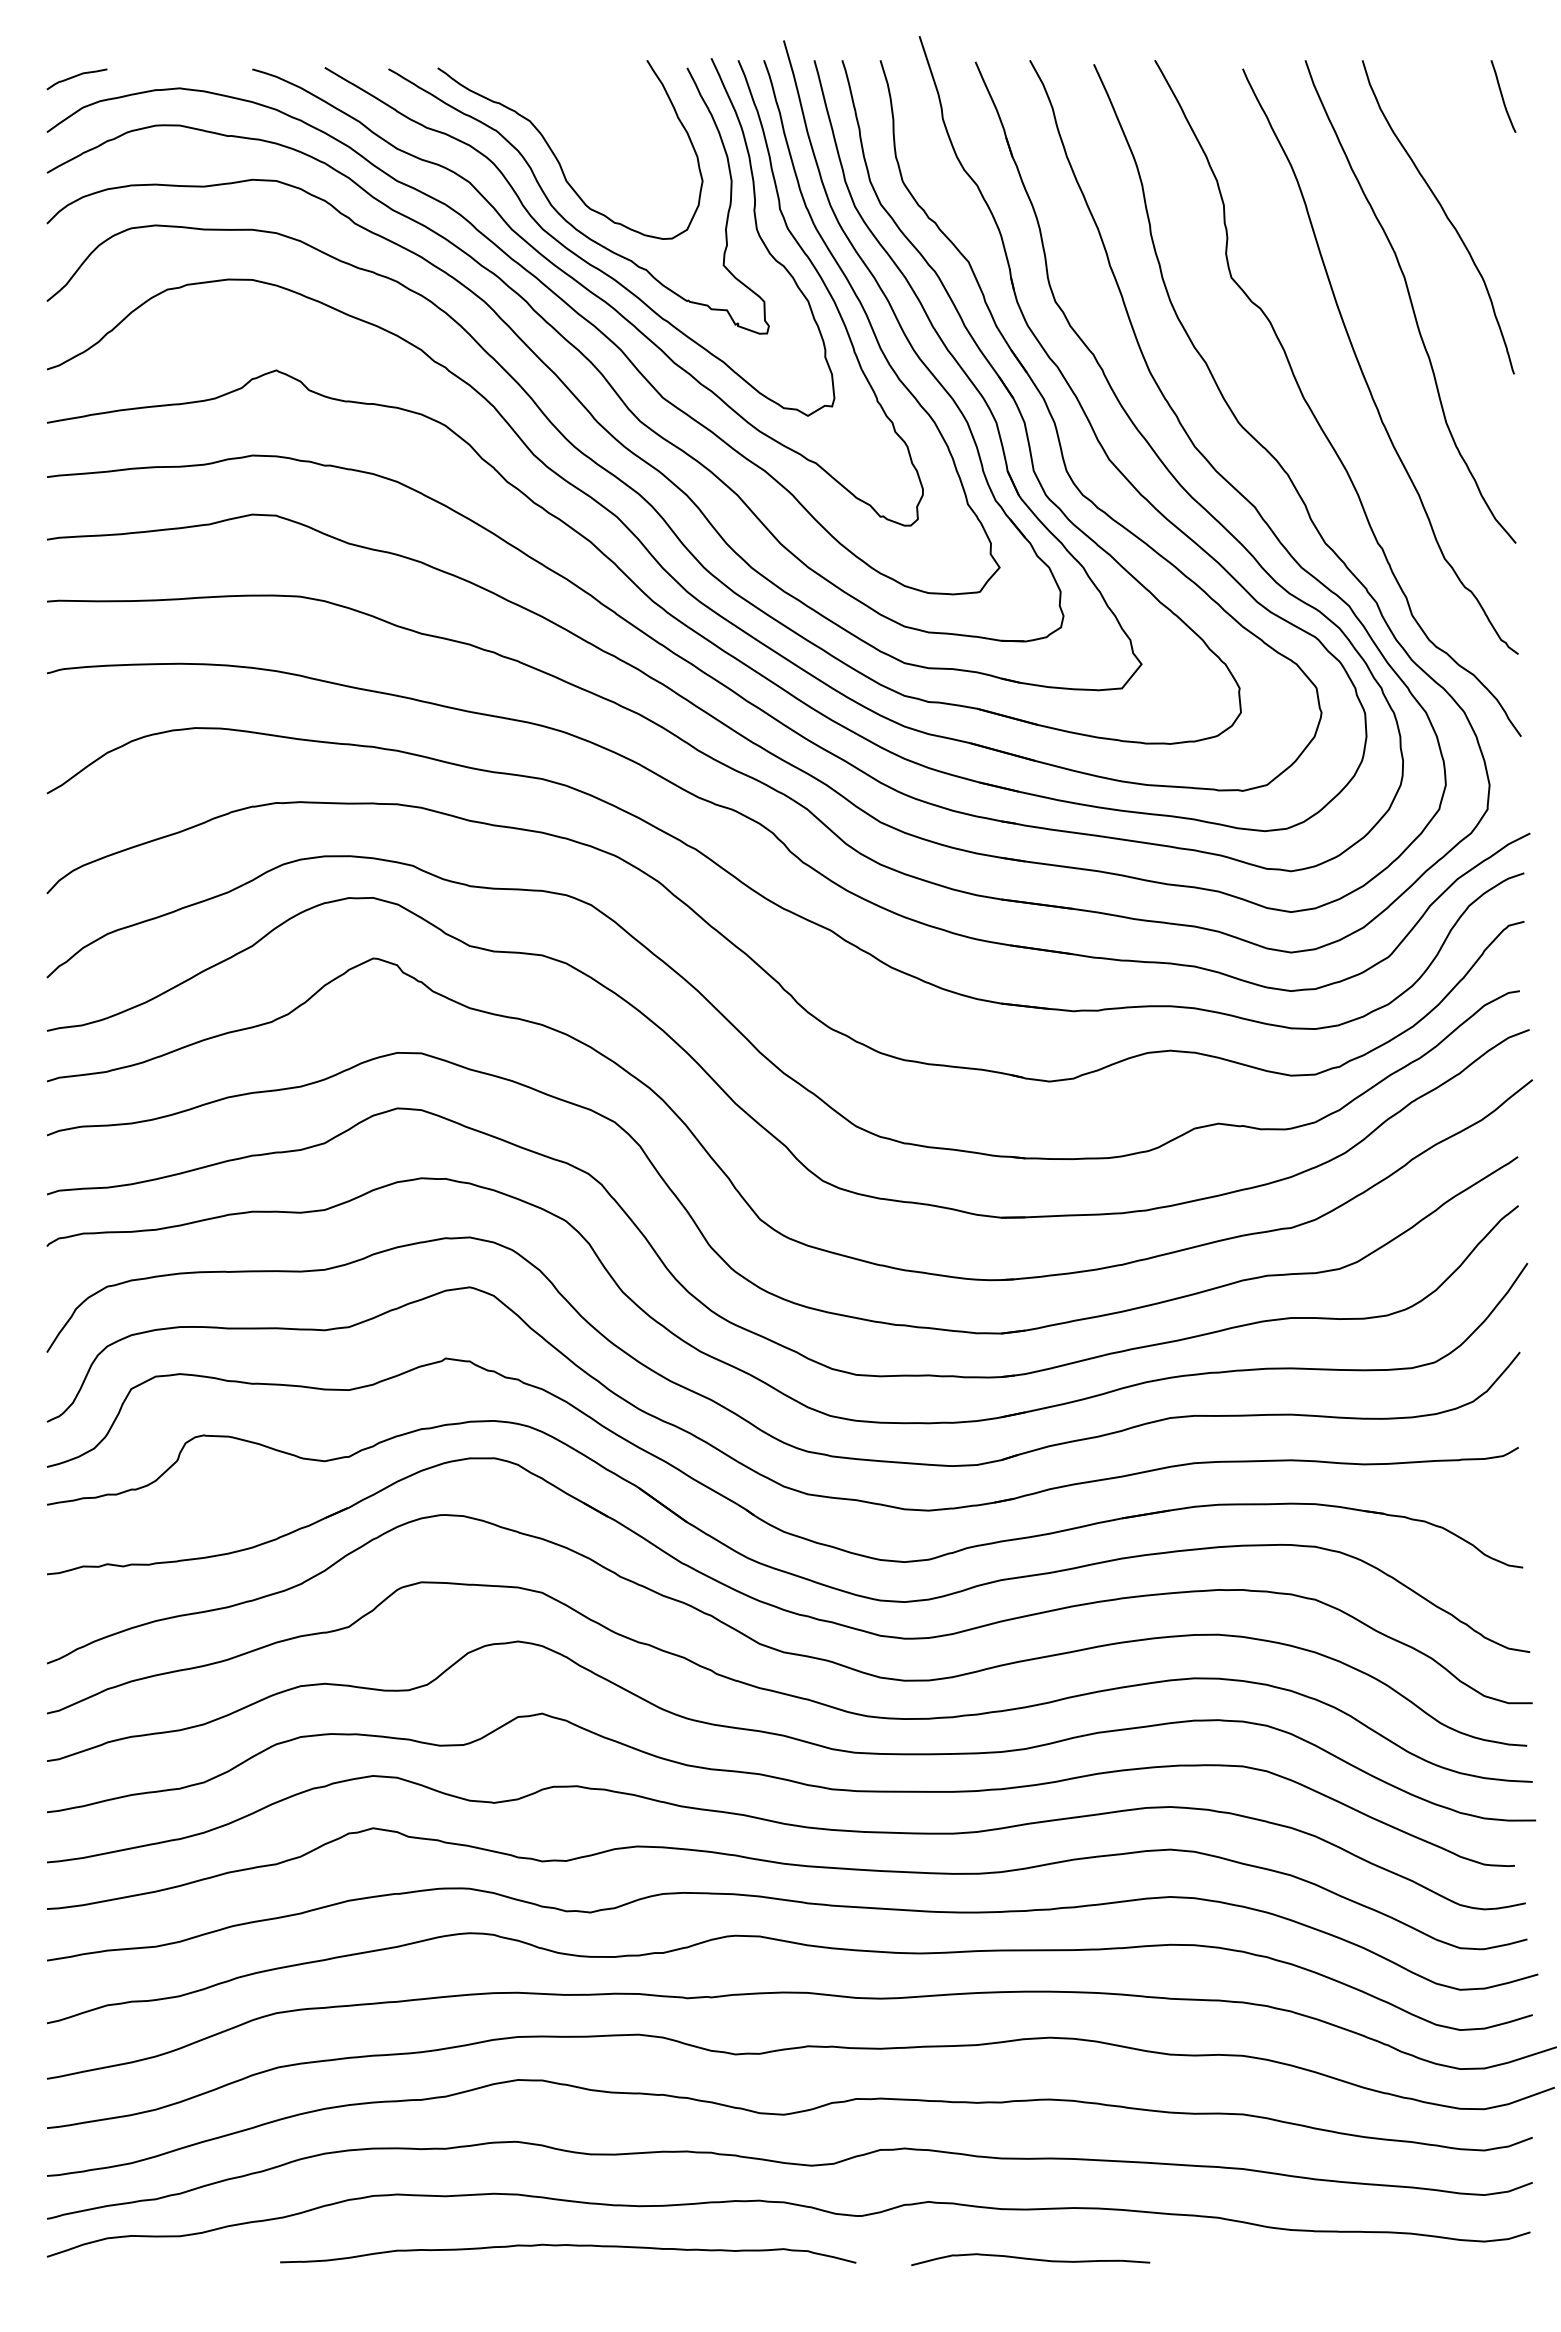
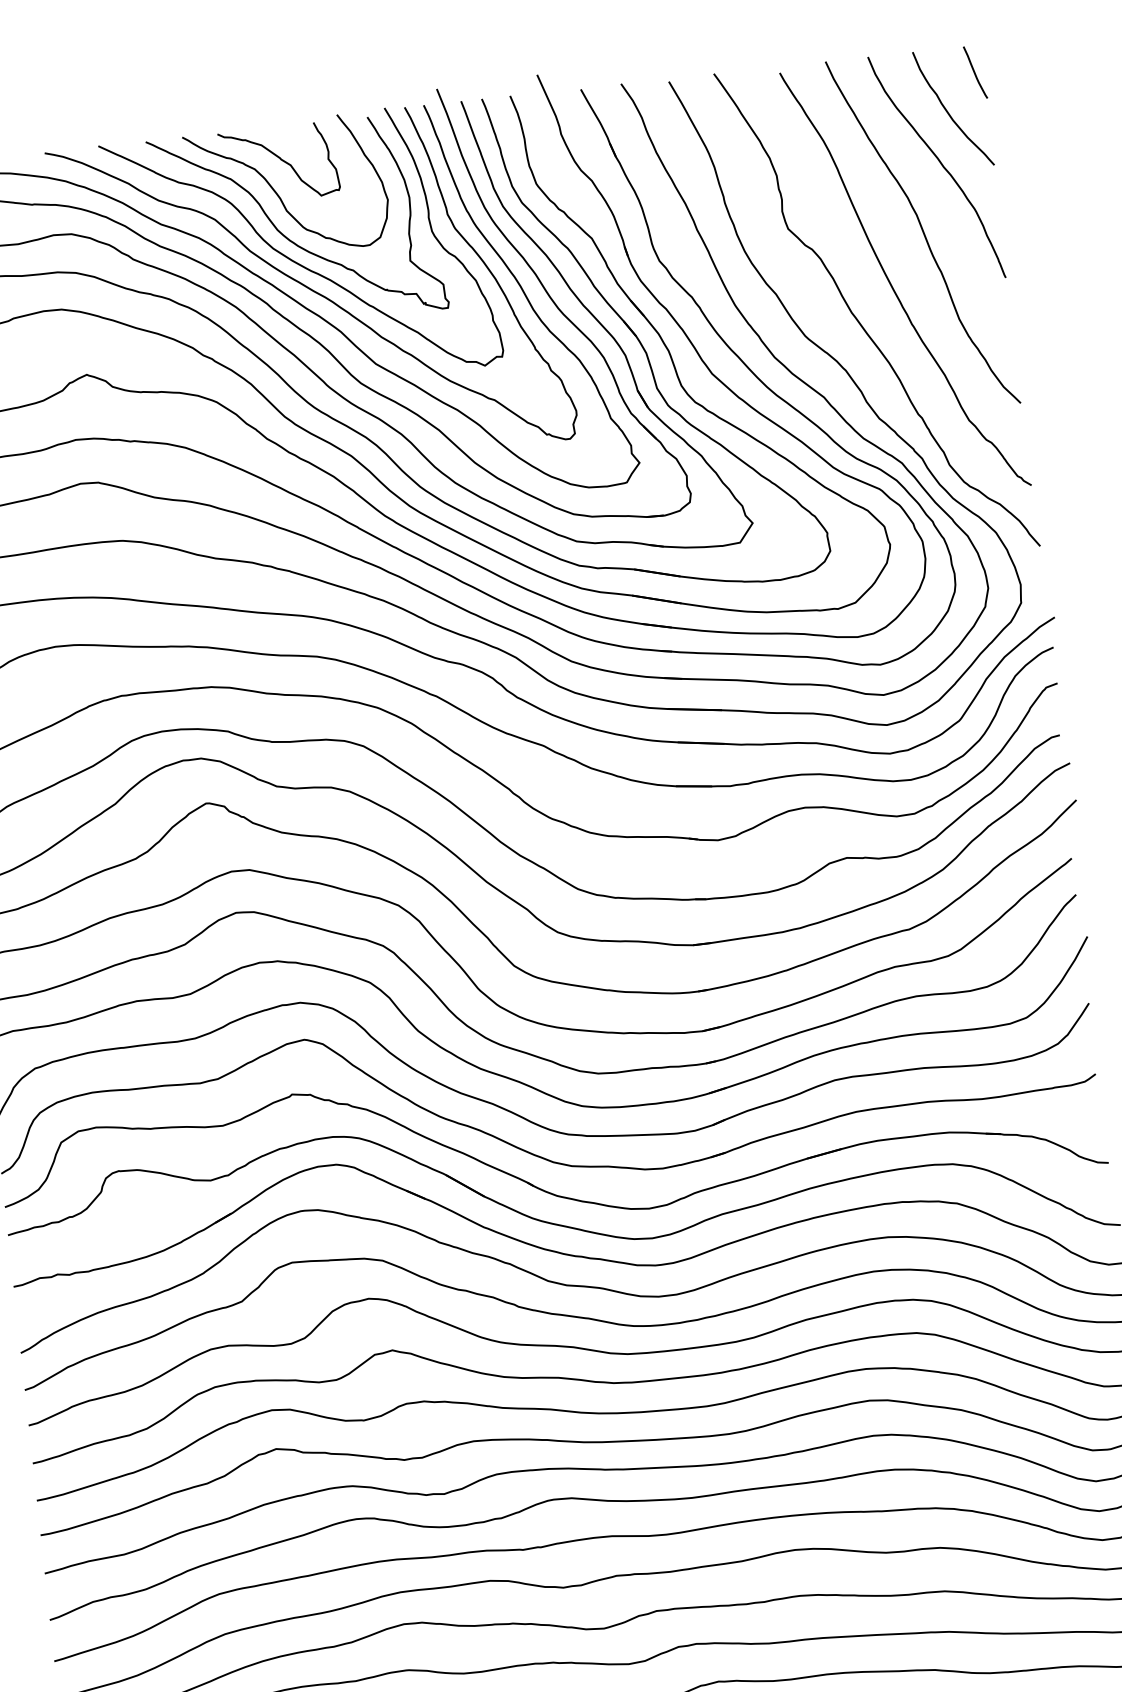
curve: (565, 112) -> (280, 160), added
curve: (1461, 144) -> (948, 111), added

